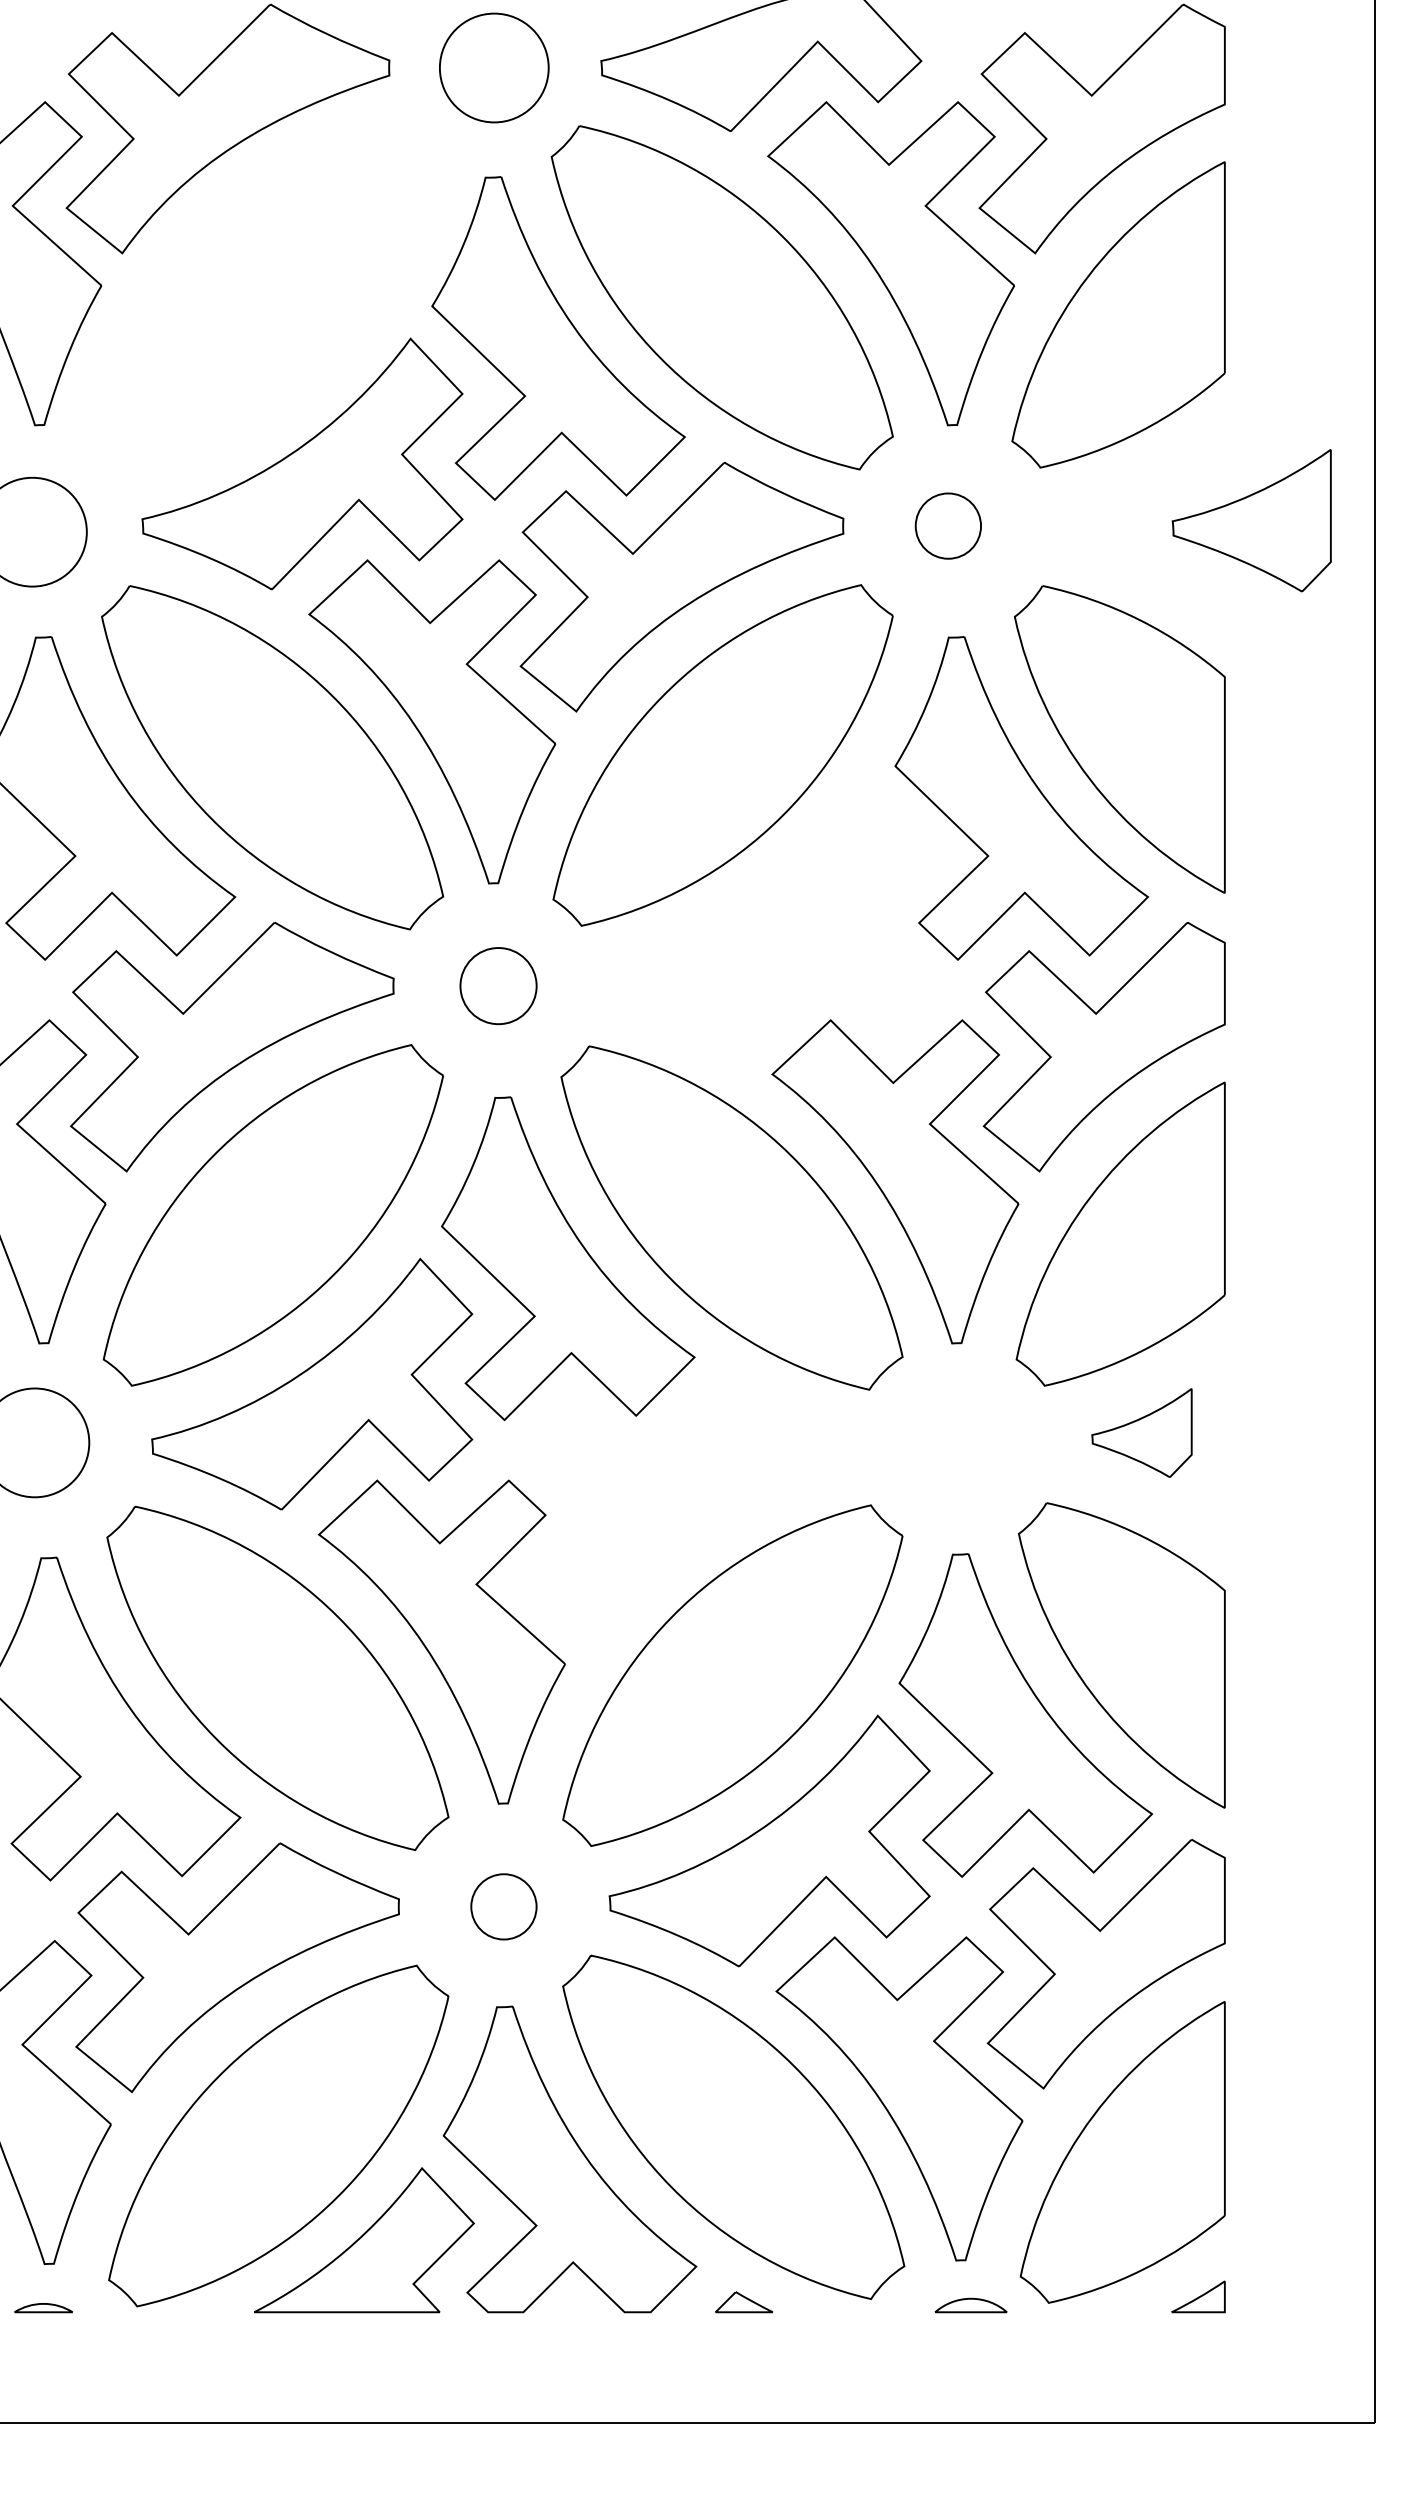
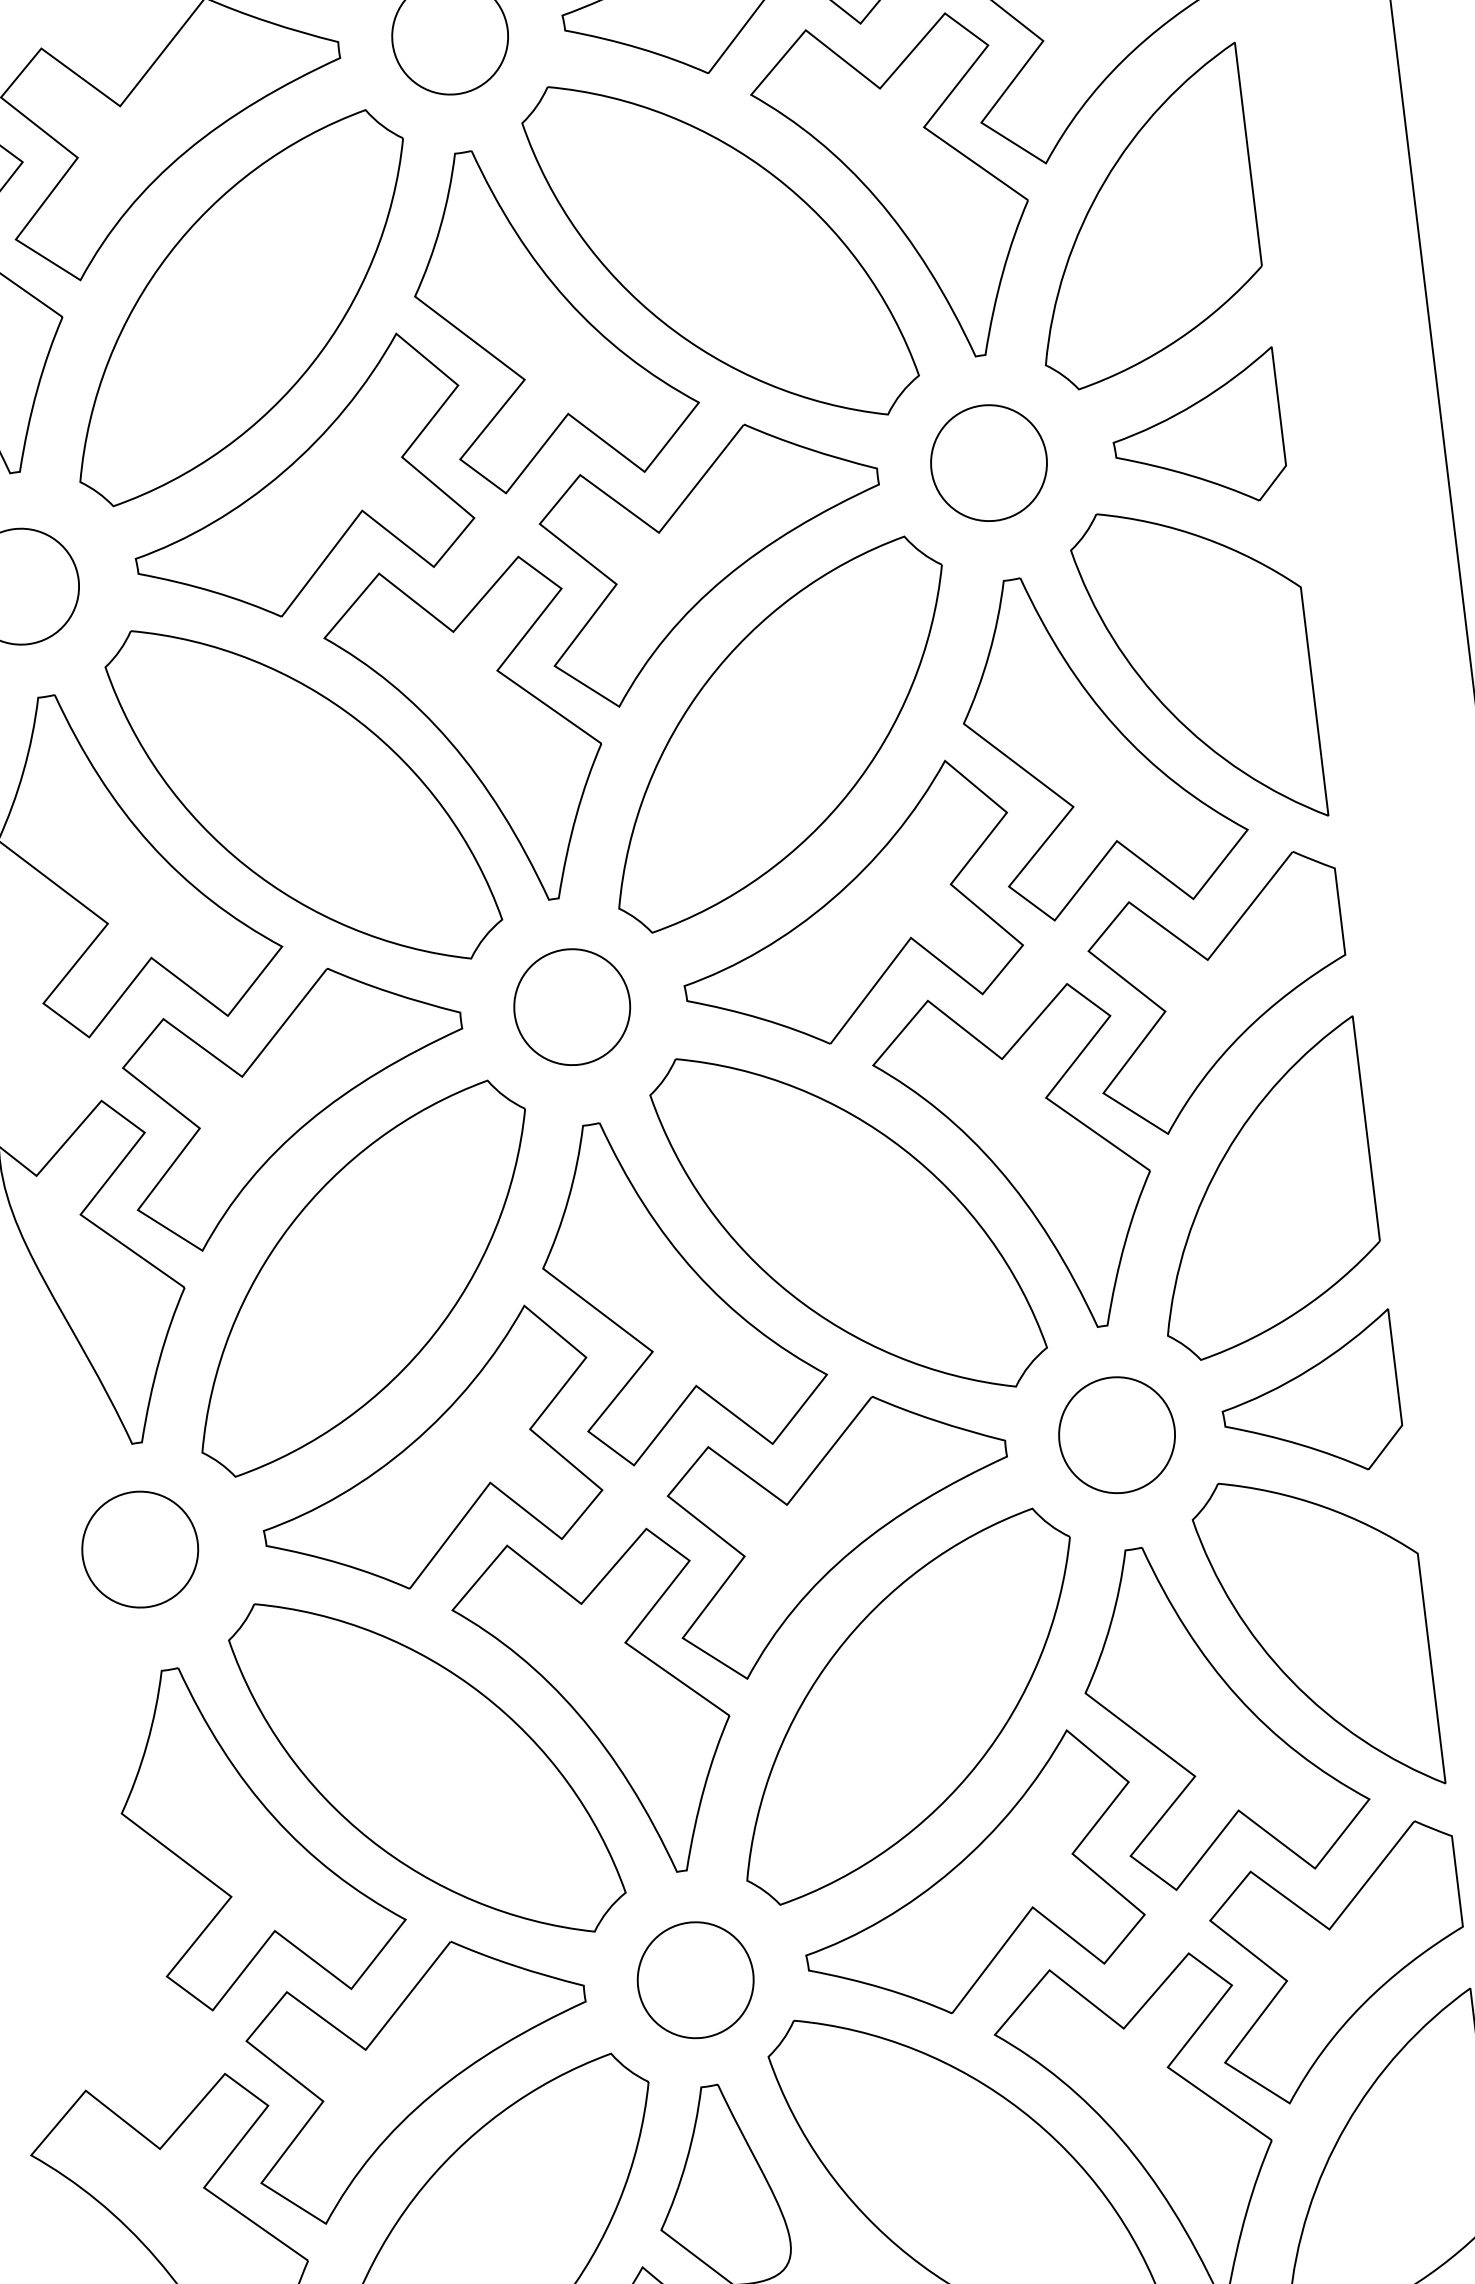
part: (268, 297) -> (240, 308), added
part: (1251, 520) -> (1196, 431), moved
part: (948, 525) -> (989, 462), size x1.67
part: (765, 923) -> (846, 906), added
part: (498, 985) -> (572, 1006), size x1.43
part: (1141, 1432) -> (1309, 1396), size x1.67
part: (957, 1446) -> (1116, 1435), added
part: (691, 1507) -> (843, 1533), added
part: (503, 1906) -> (695, 1979), size x1.67

